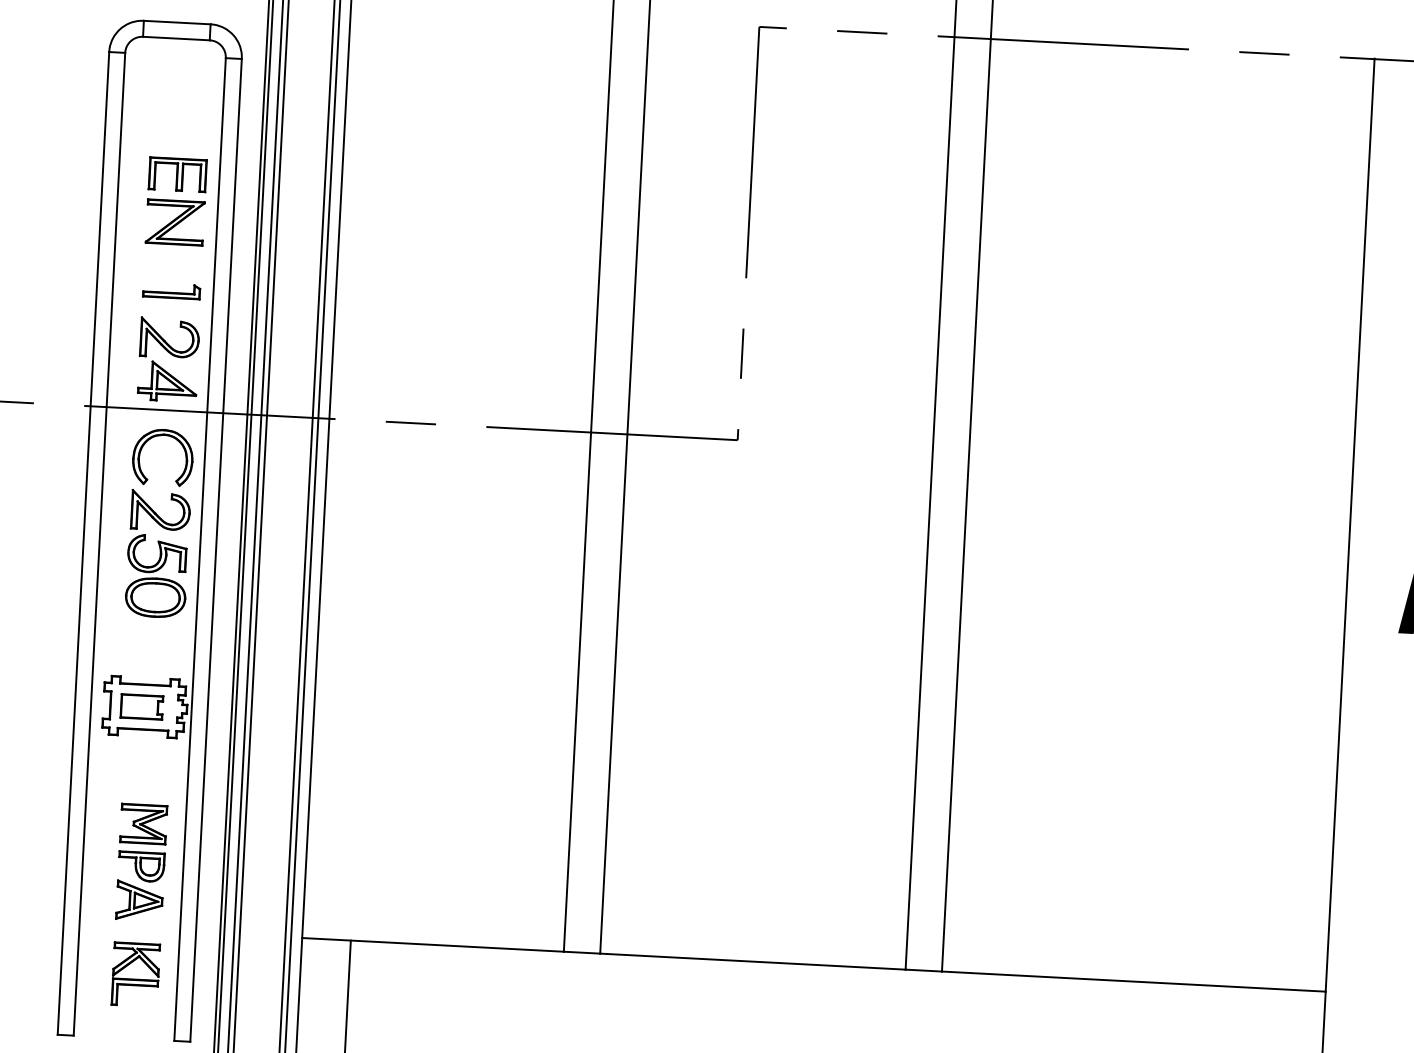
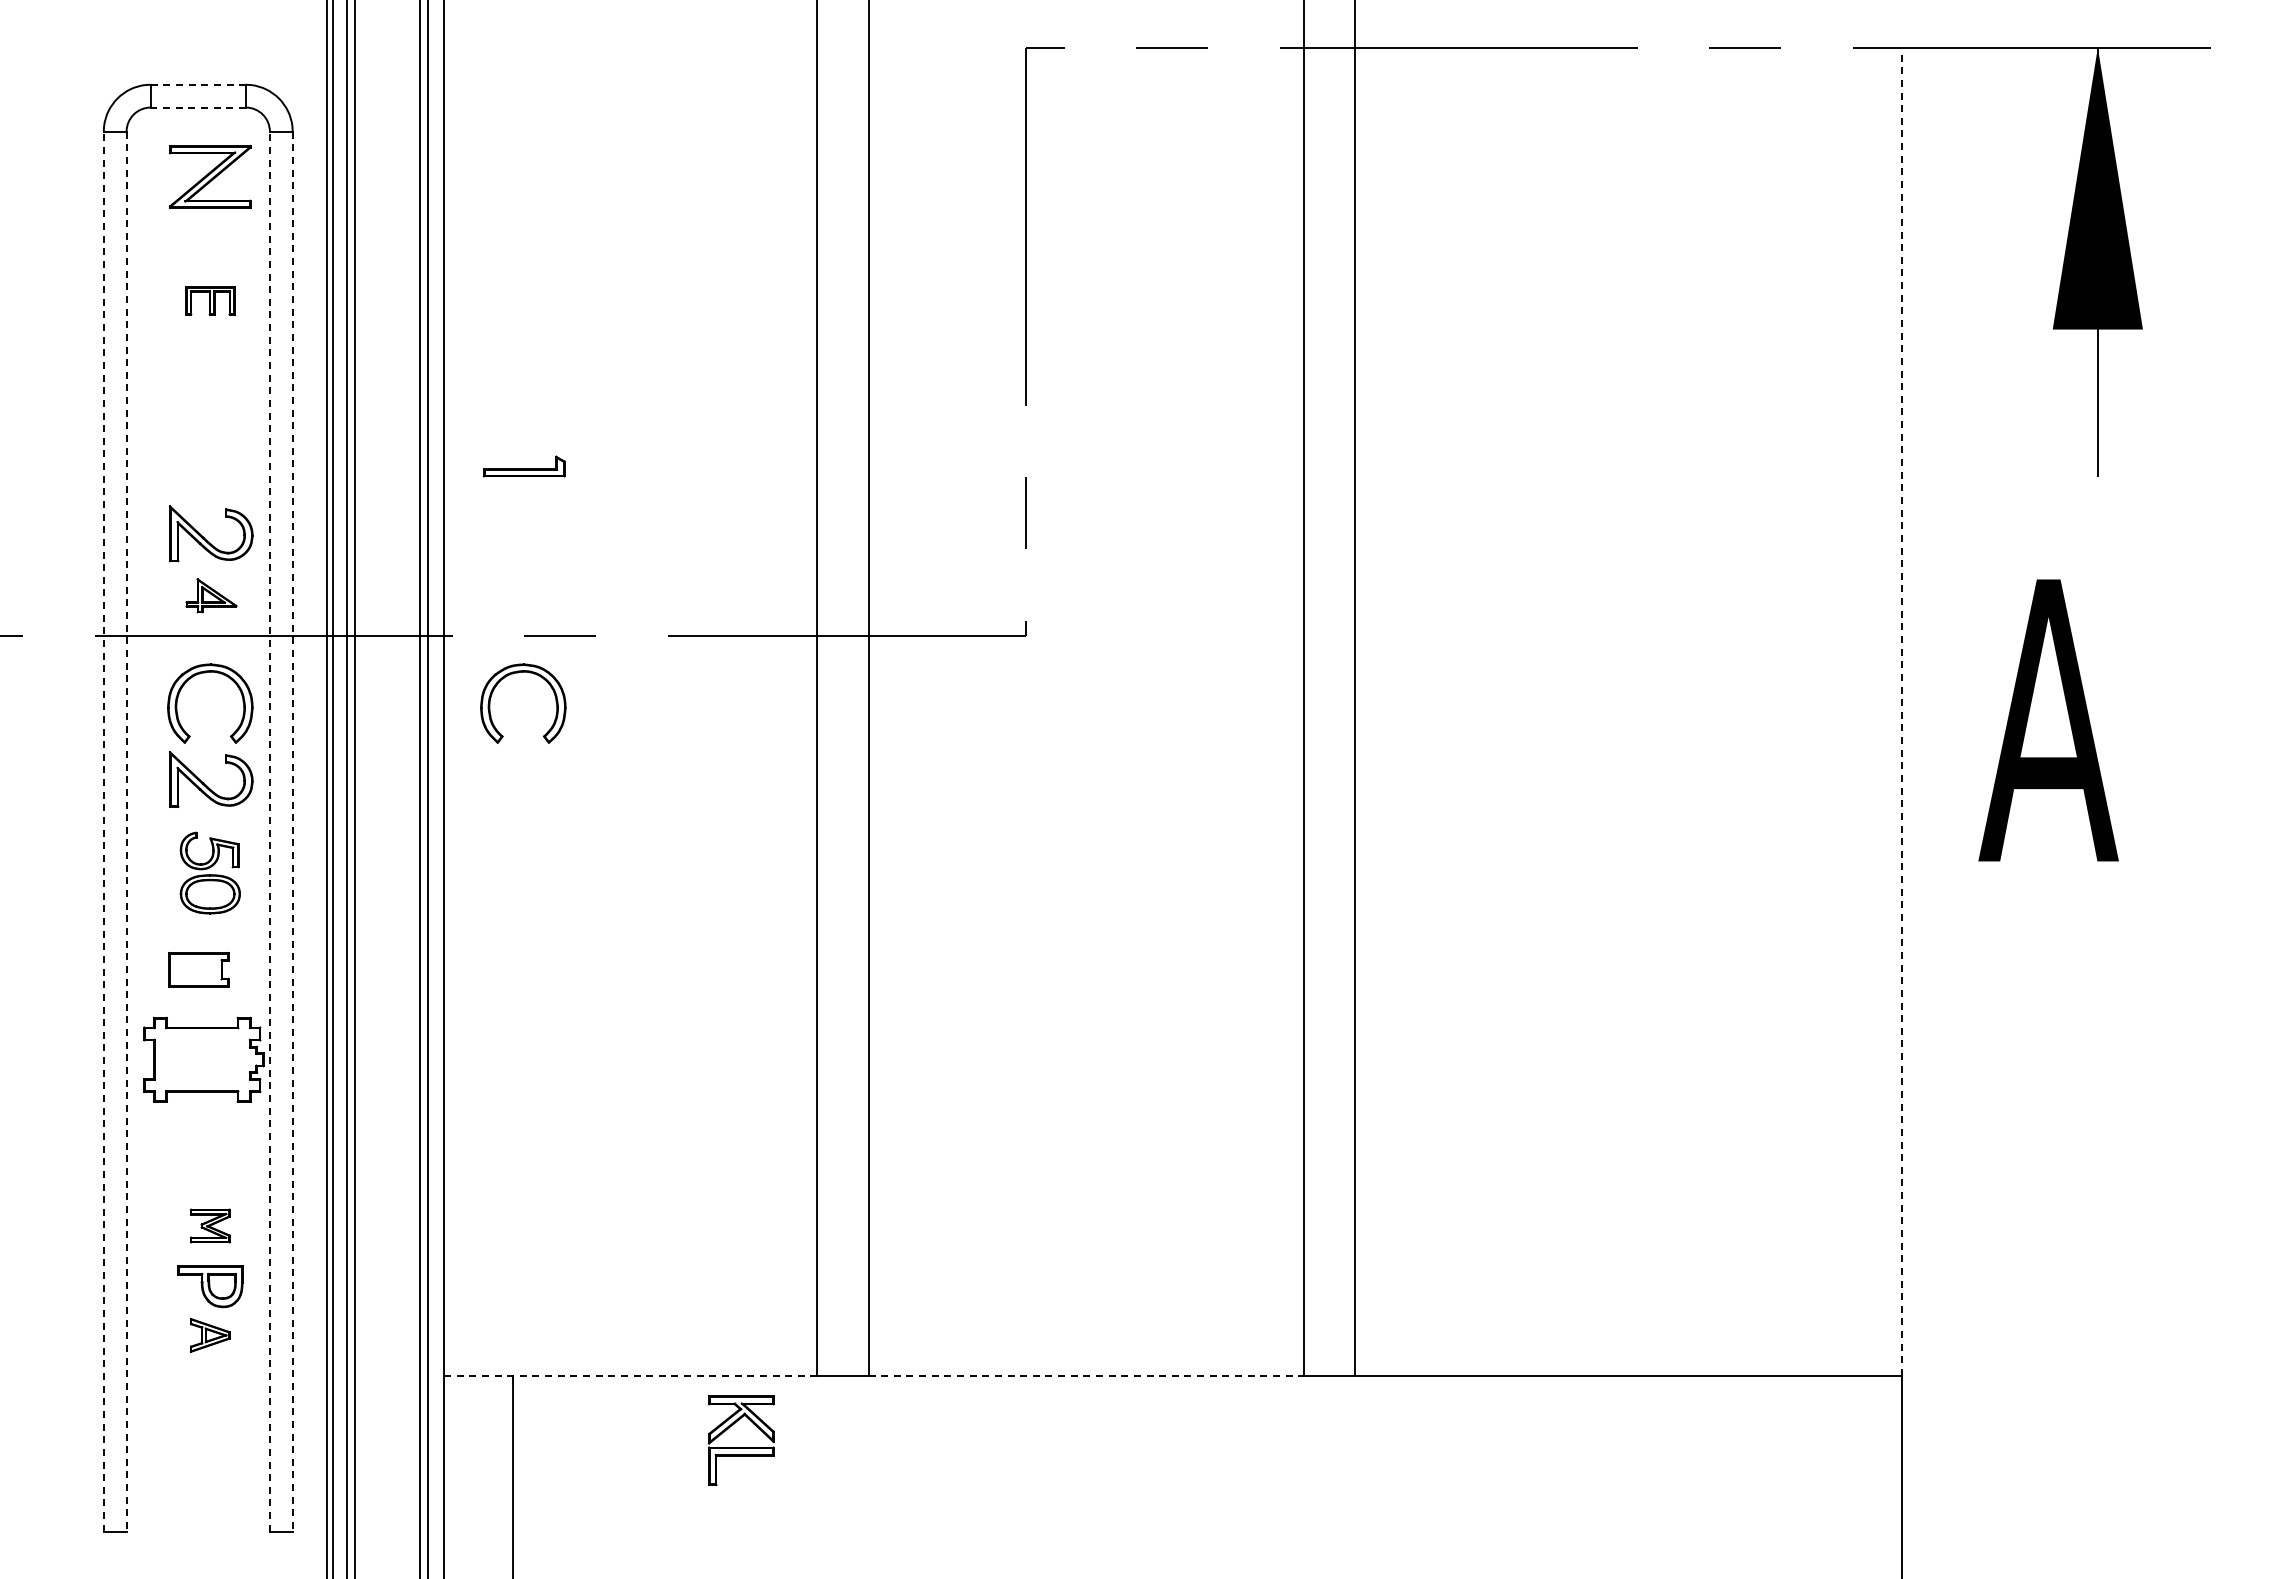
line: (177, 22) -> (198, 84), solid -> dashed
line: (176, 38) -> (198, 107), solid -> dashed
part: (177, 174) -> (210, 300), size x0.6
part: (174, 222) -> (209, 177), moved
part: (171, 290) -> (524, 466), moved
part: (167, 381) -> (211, 595), size x0.6
part: (380, 447) -> (518, 673), added
line: (1350, 525) -> (1902, 711), solid -> dashed
line: (83, 543) -> (103, 831), solid -> dashed
line: (99, 544) -> (126, 832), solid -> dashed
line: (199, 549) -> (269, 831), solid -> dashed
line: (215, 550) -> (292, 832), solid -> dashed
part: (156, 575) -> (210, 872), size x0.7
part: (141, 706) -> (198, 969), moved
part: (143, 823) -> (210, 1225), size x0.6
part: (139, 900) -> (210, 1335), size x0.6
line: (433, 945) -> (630, 1376), solid -> dashed
line: (753, 961) -> (1086, 1376), solid -> dashed
part: (135, 979) -> (741, 1447), moved

